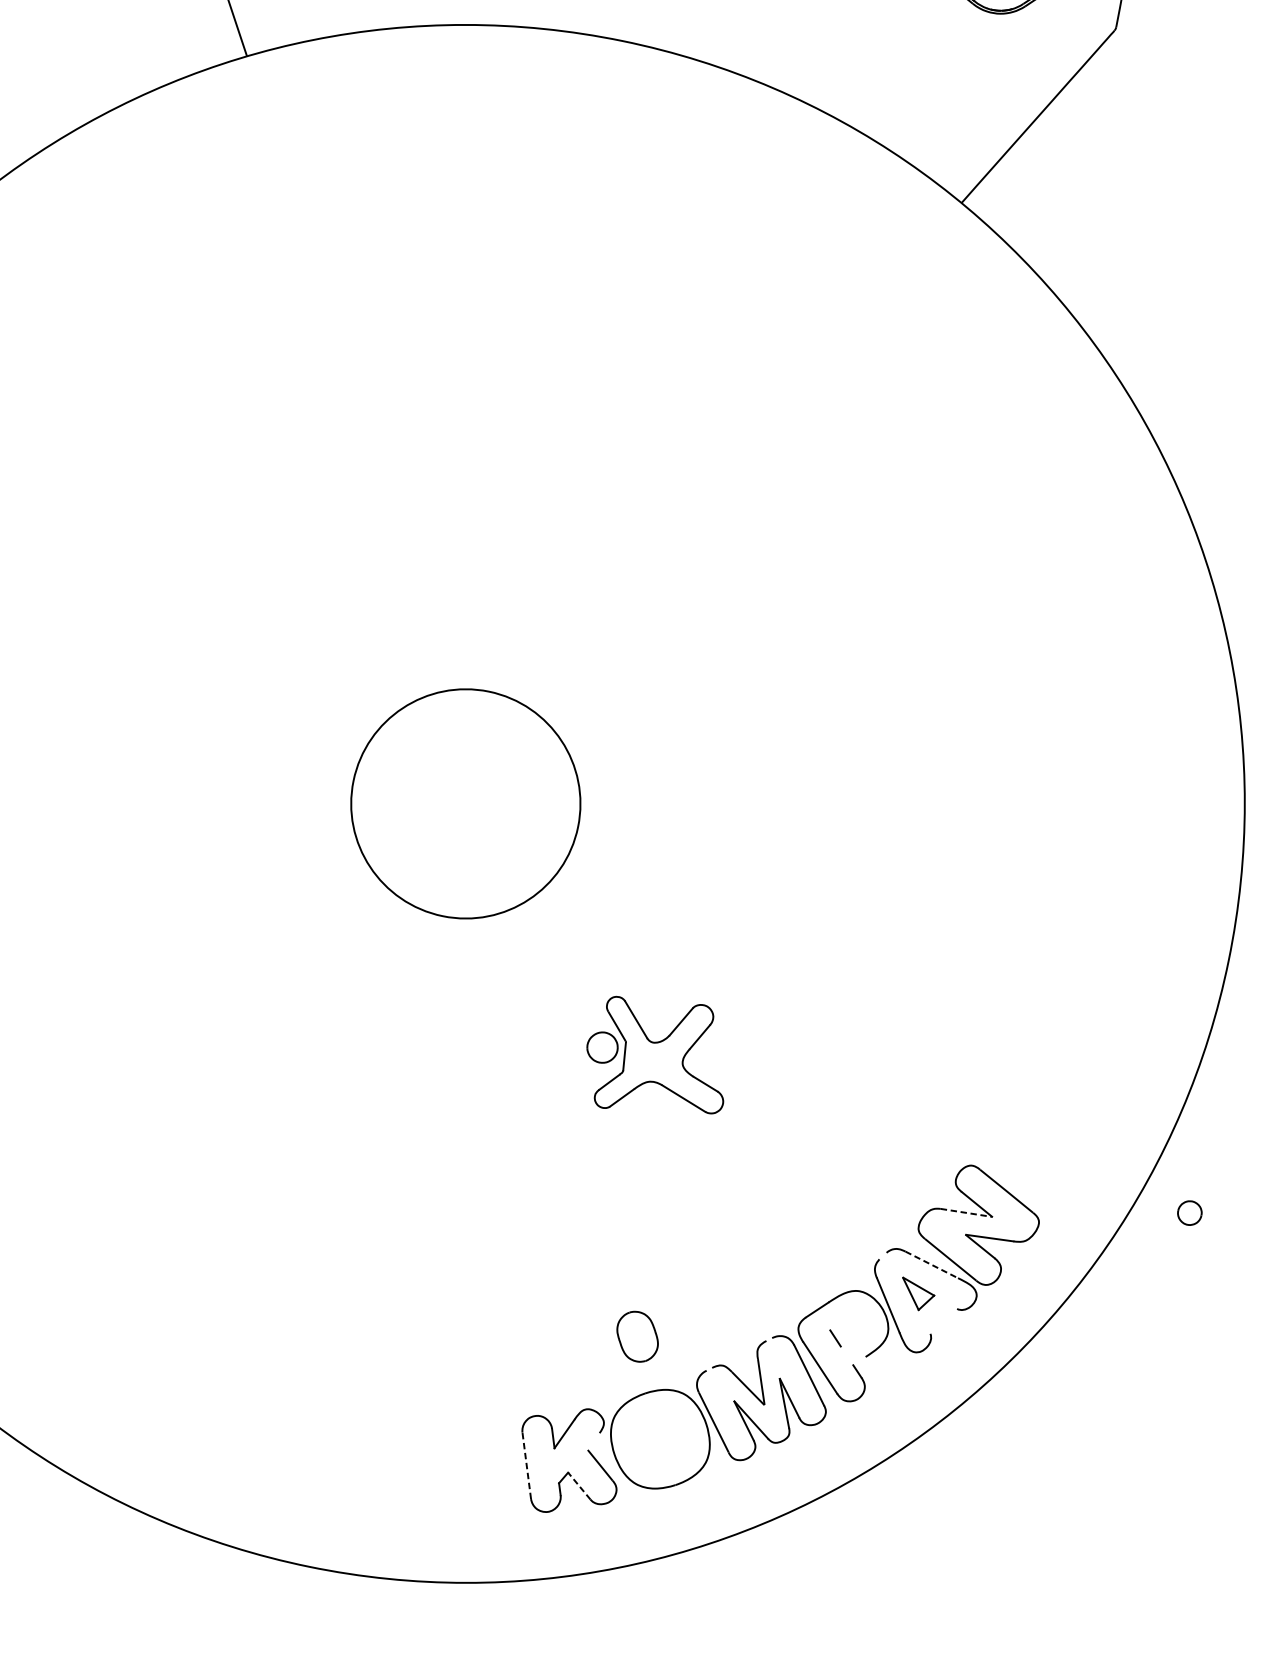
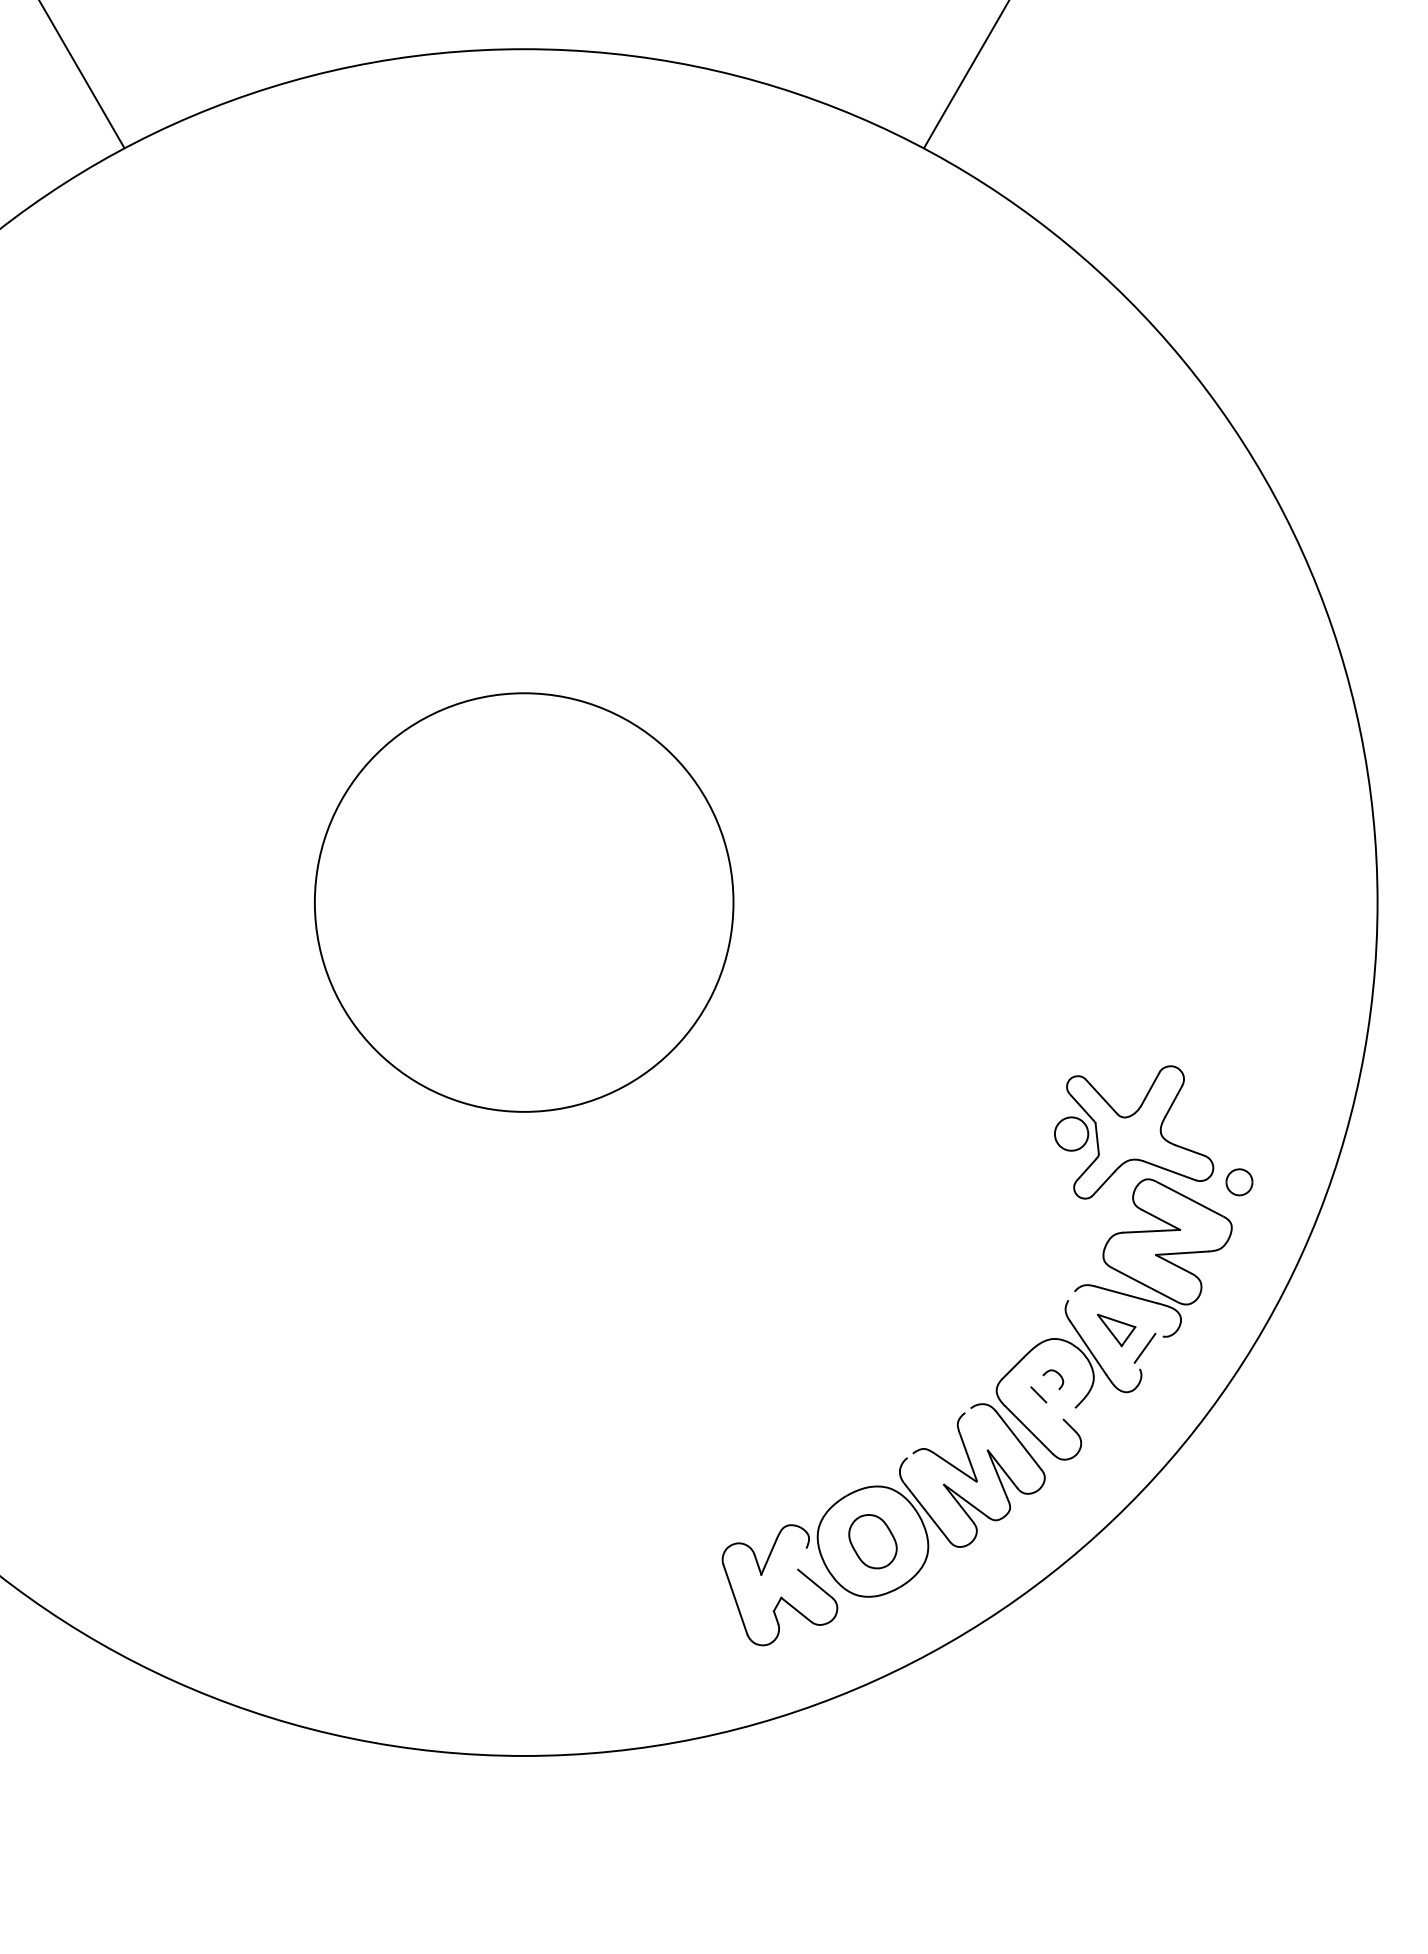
circle: (465, 803) -> (523, 902), size x1.67
part: (659, 1057) -> (1134, 1132), moved
line: (967, 1213) -> (1152, 1231), dashed -> solid
part: (1189, 1213) -> (1239, 1182), moved
line: (932, 1264) -> (1126, 1294), dashed -> solid
line: (938, 1315) -> (1144, 1347), added
curve: (855, 1322) -> (1056, 1373), added
part: (637, 1336) -> (872, 1541), moved
line: (526, 1465) -> (735, 1599), dashed -> solid
line: (578, 1485) -> (795, 1609), dashed -> solid

